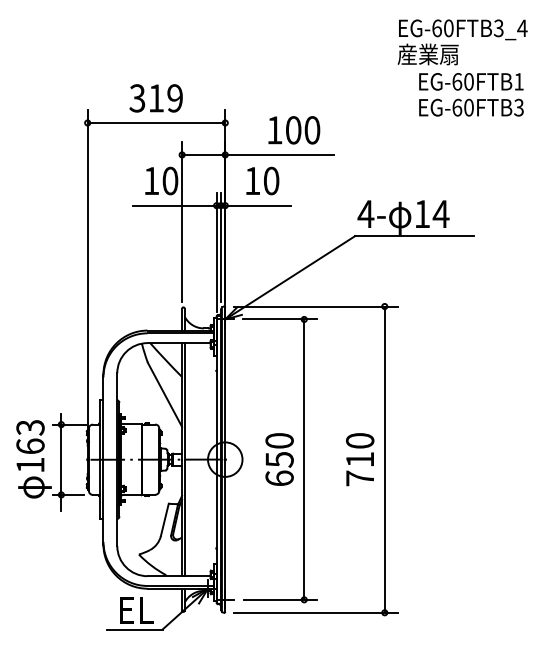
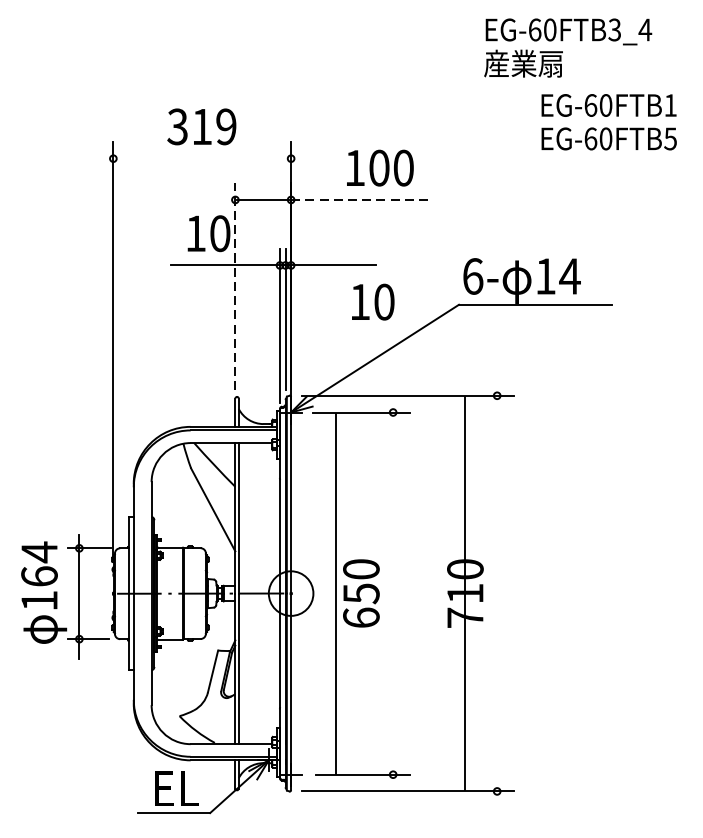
text: (462, 42) -> (567, 48), moved
text: (518, 106) -> (669, 137), EG-60FTB3 -> EG-60FTB5
line: (156, 123) -> (202, 159), removed
line: (280, 154) -> (362, 199), solid -> dashed
text: (262, 180) -> (372, 301), moved
text: (365, 214) -> (472, 276), 4- -> 6-
line: (182, 221) -> (235, 285), solid -> dashed
text: (30, 427) -> (39, 552), 163 -> 164
line: (304, 459) -> (336, 593), moved
line: (384, 459) -> (464, 593), moved

